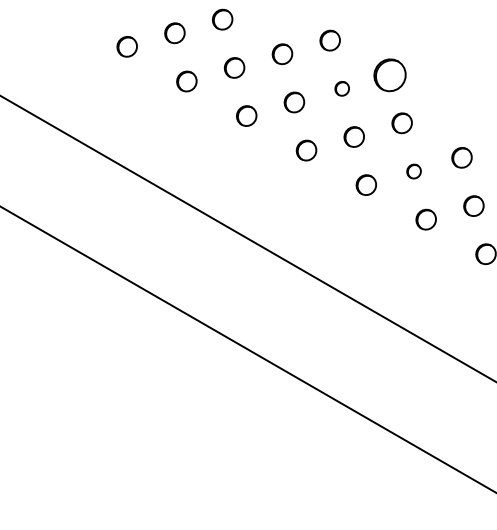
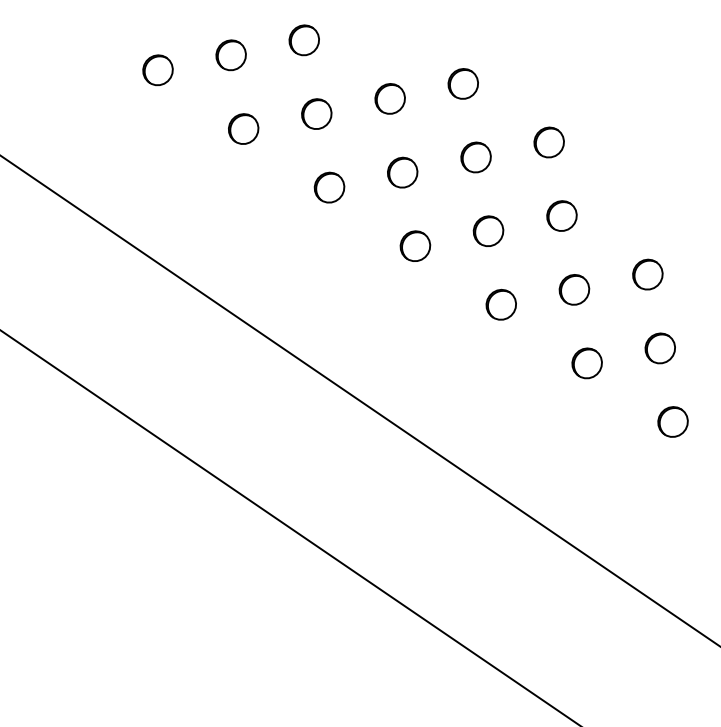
part: (389, 74) -> (548, 141), size x0.62
part: (341, 88) -> (474, 156), size x1.43
part: (413, 171) -> (573, 289), size x1.43

